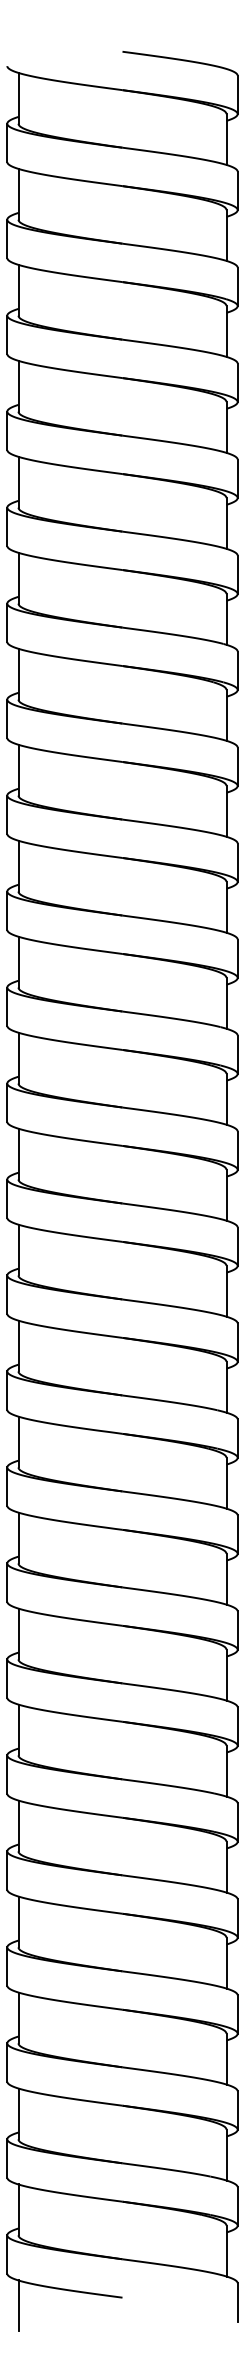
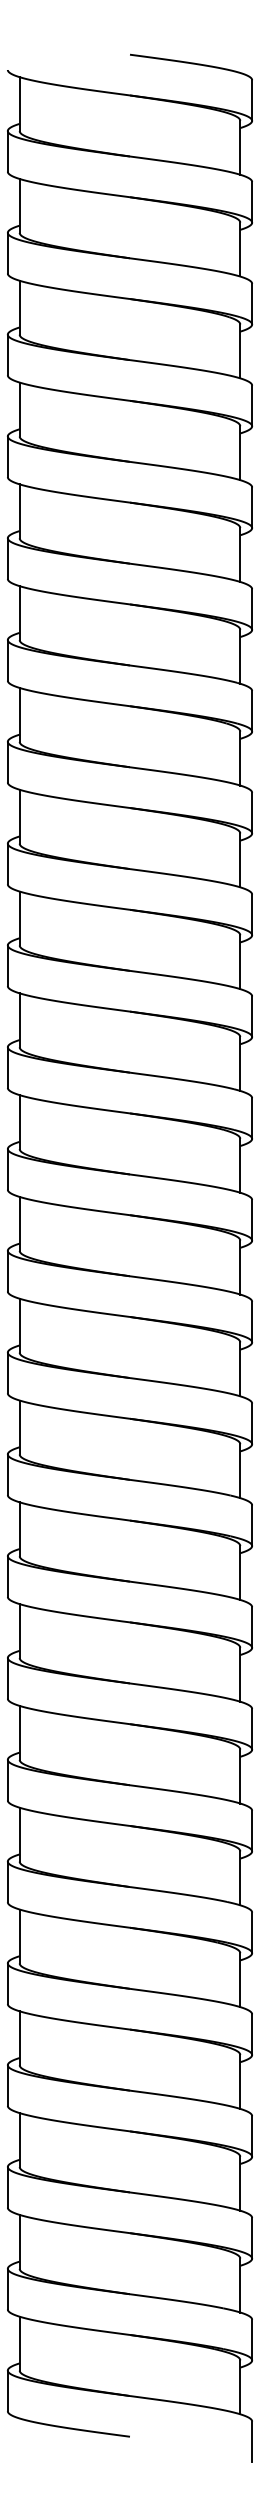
line: (18, 2305) -> (19, 2445), removed

